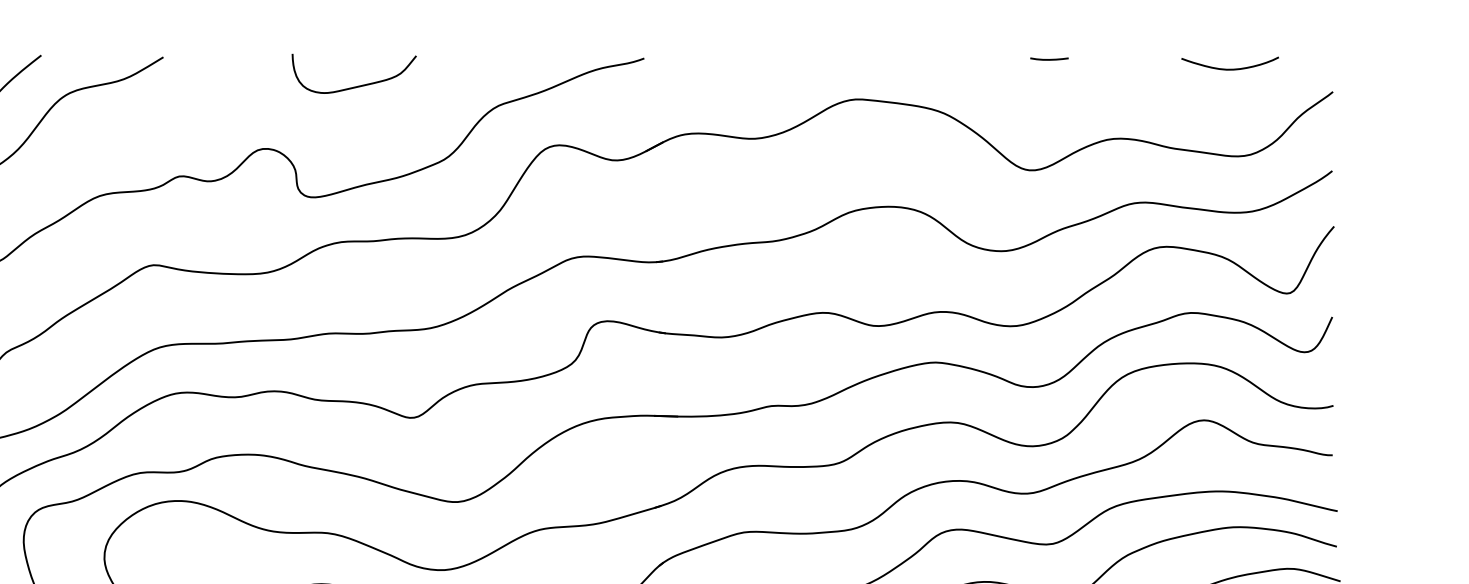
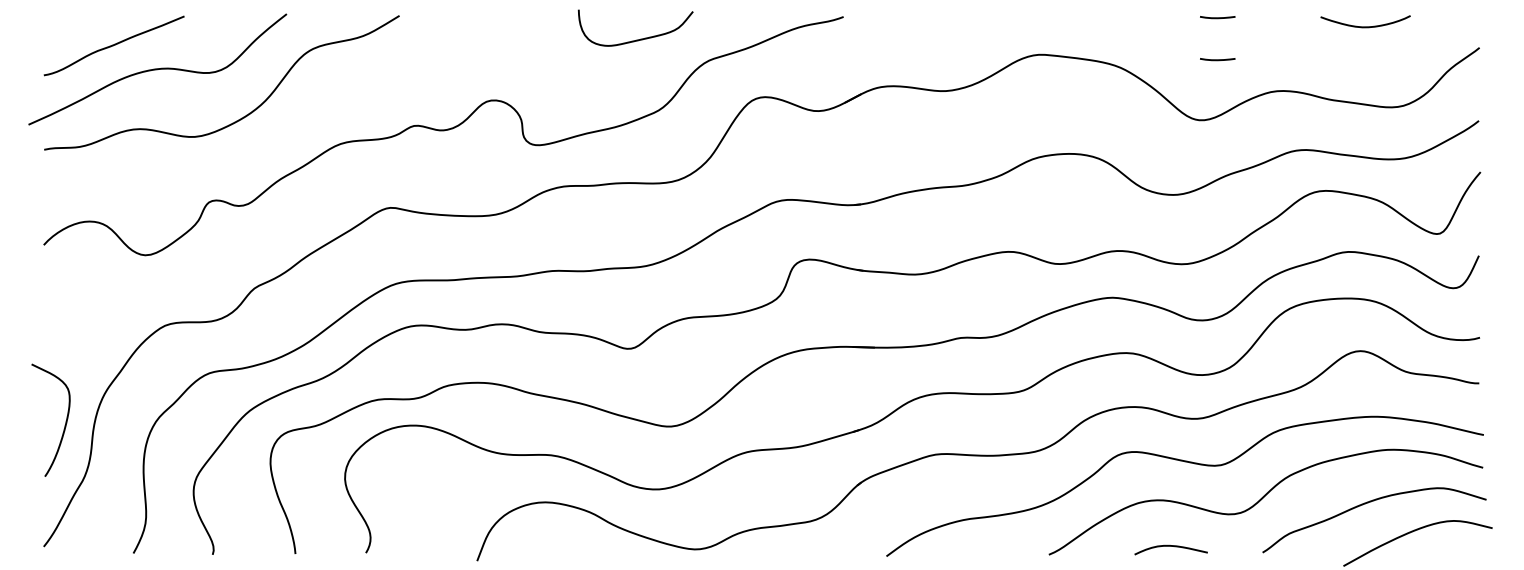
curve: (1230, 68) -> (1365, 26), moved
curve: (355, 86) -> (636, 39), moved
line: (1049, 104) -> (1217, 59), added

